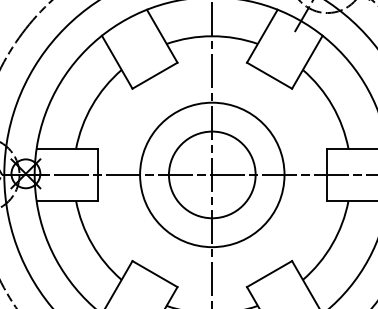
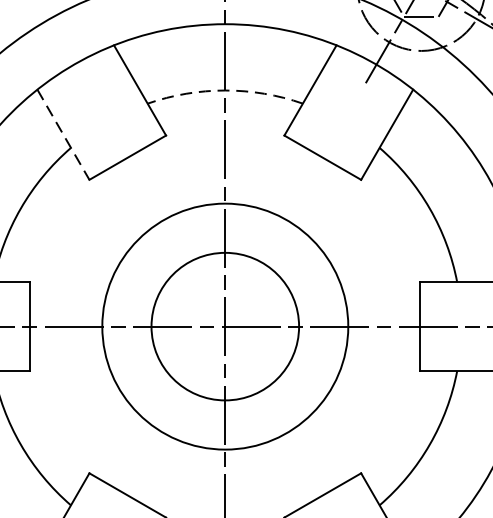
arc: (212, 36) -> (225, 90), solid -> dashed
line: (117, 62) -> (63, 135), solid -> dashed

